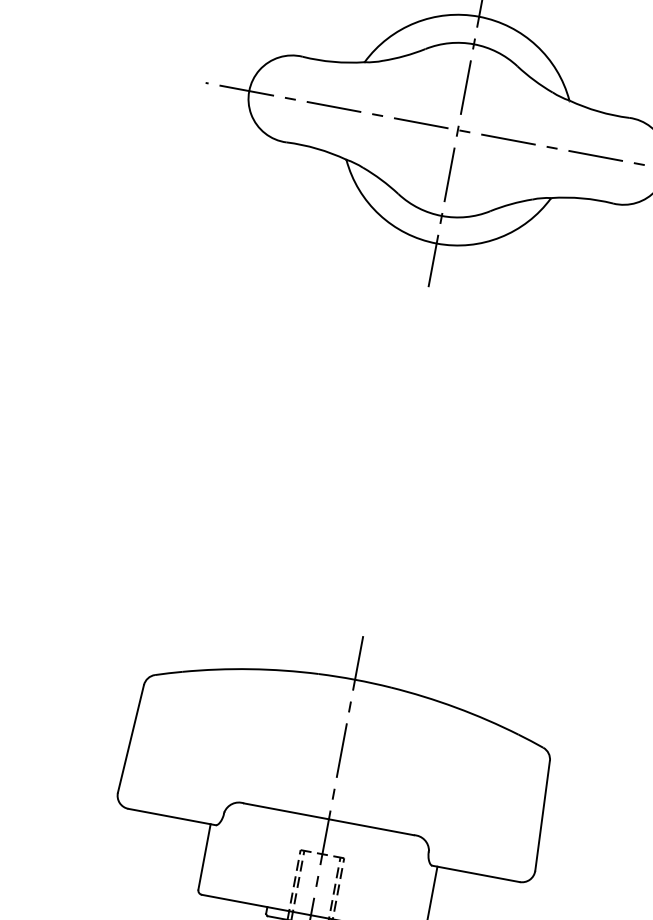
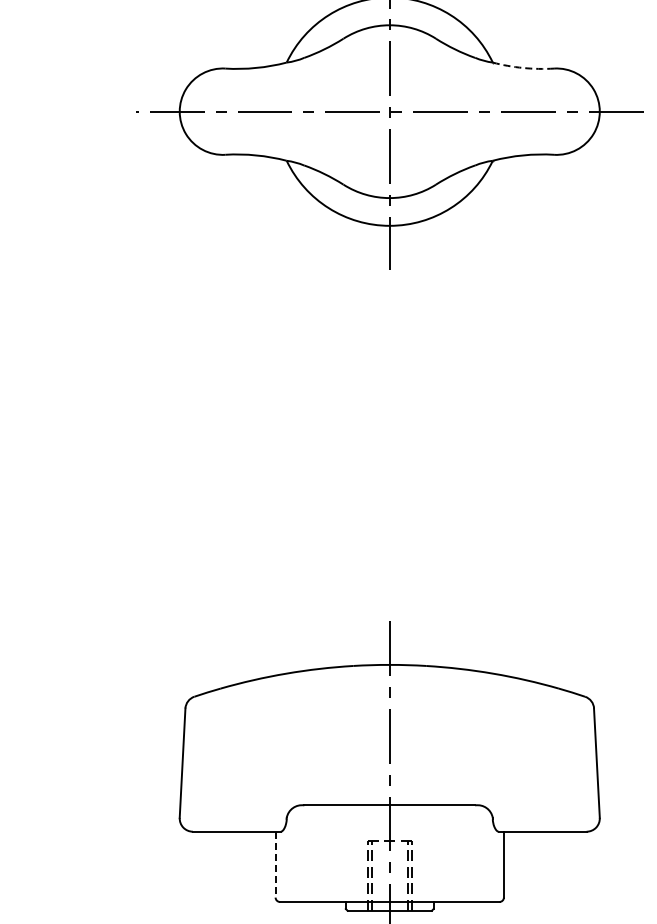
arc: (598, 111) -> (523, 67), solid -> dashed
line: (204, 856) -> (275, 864), solid -> dashed

